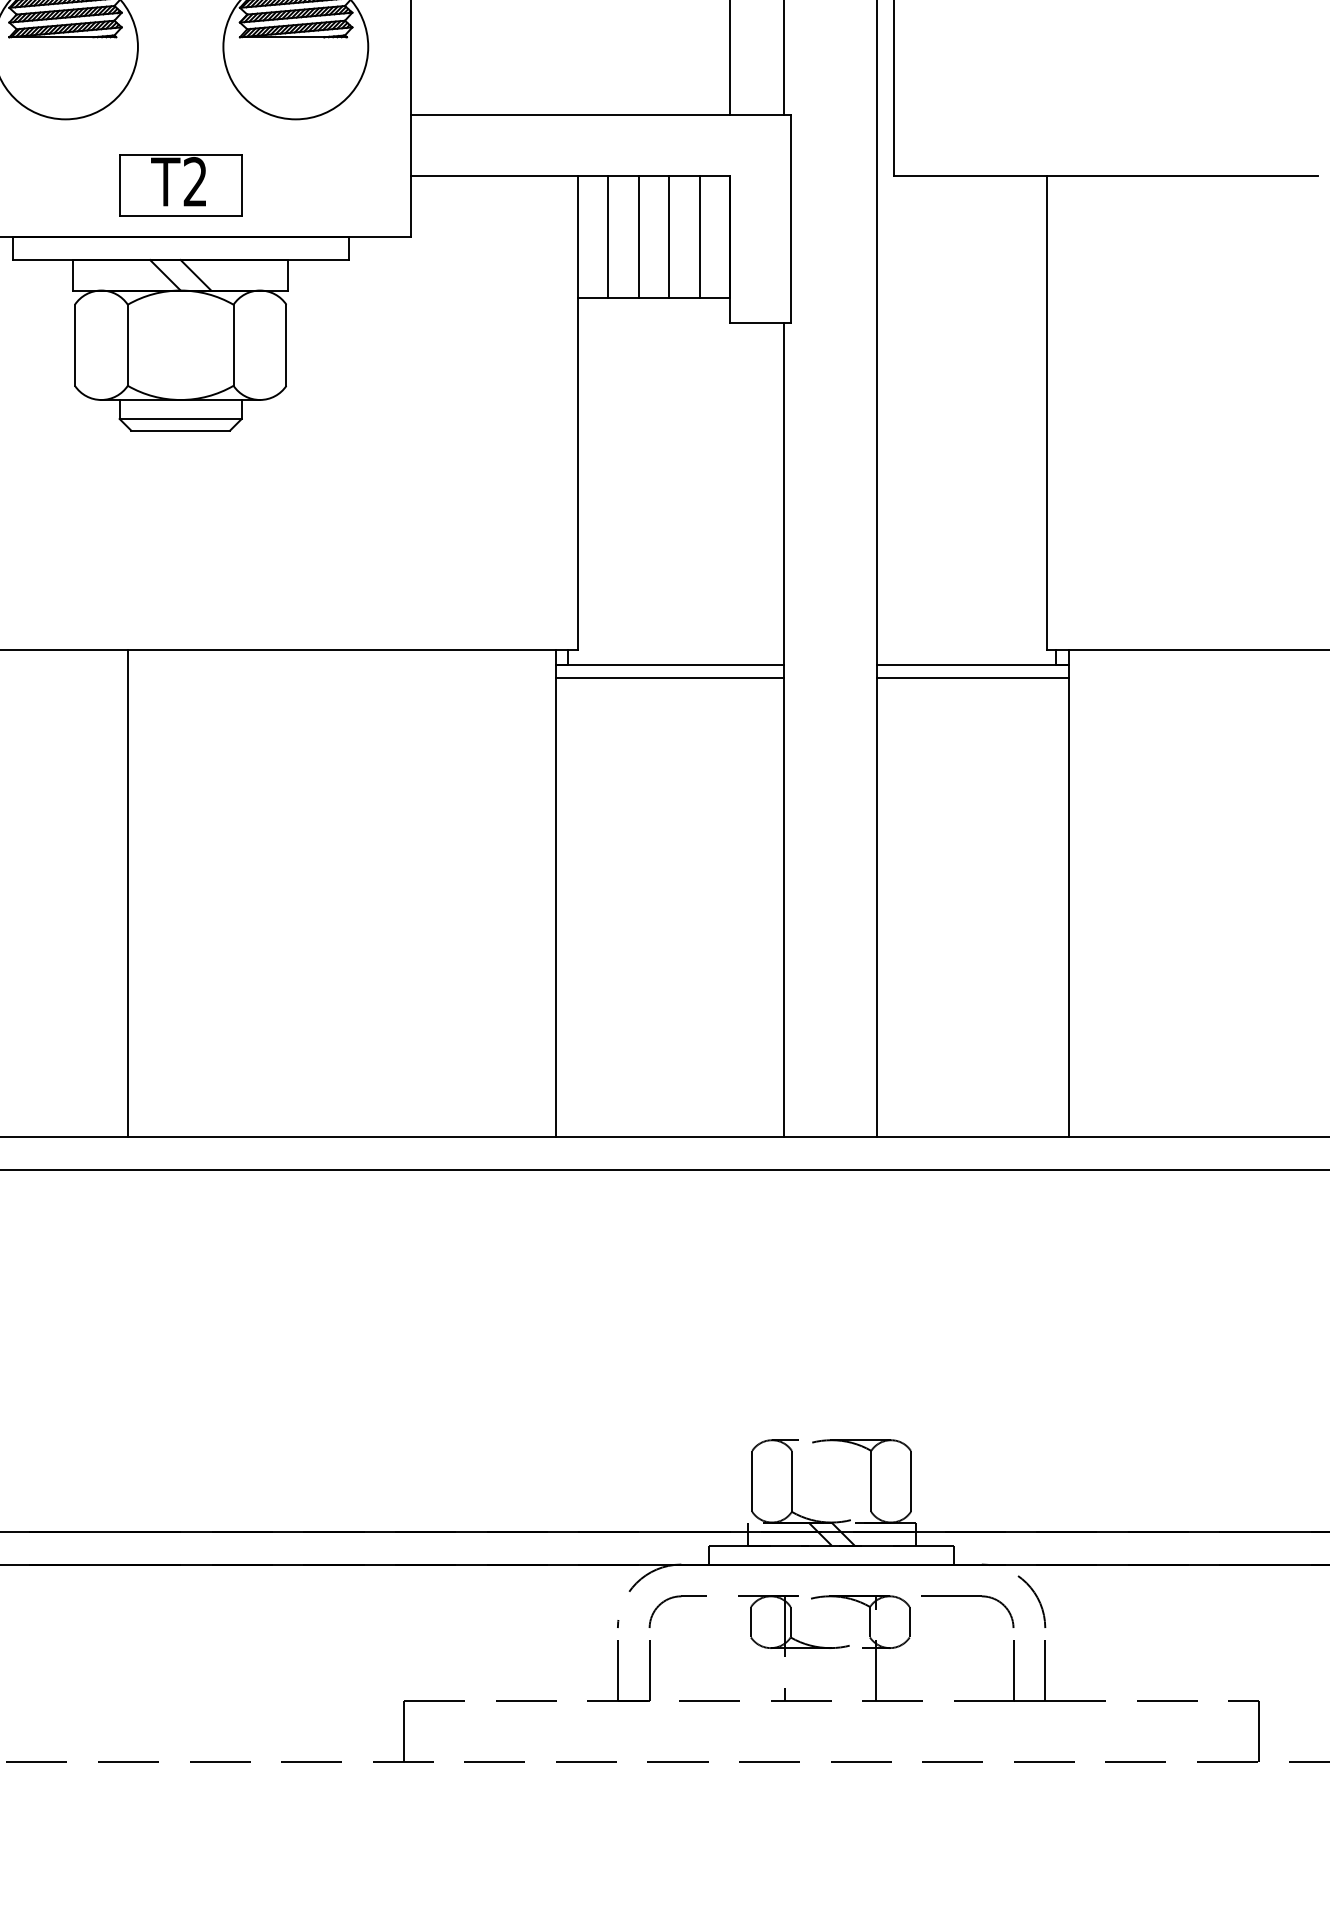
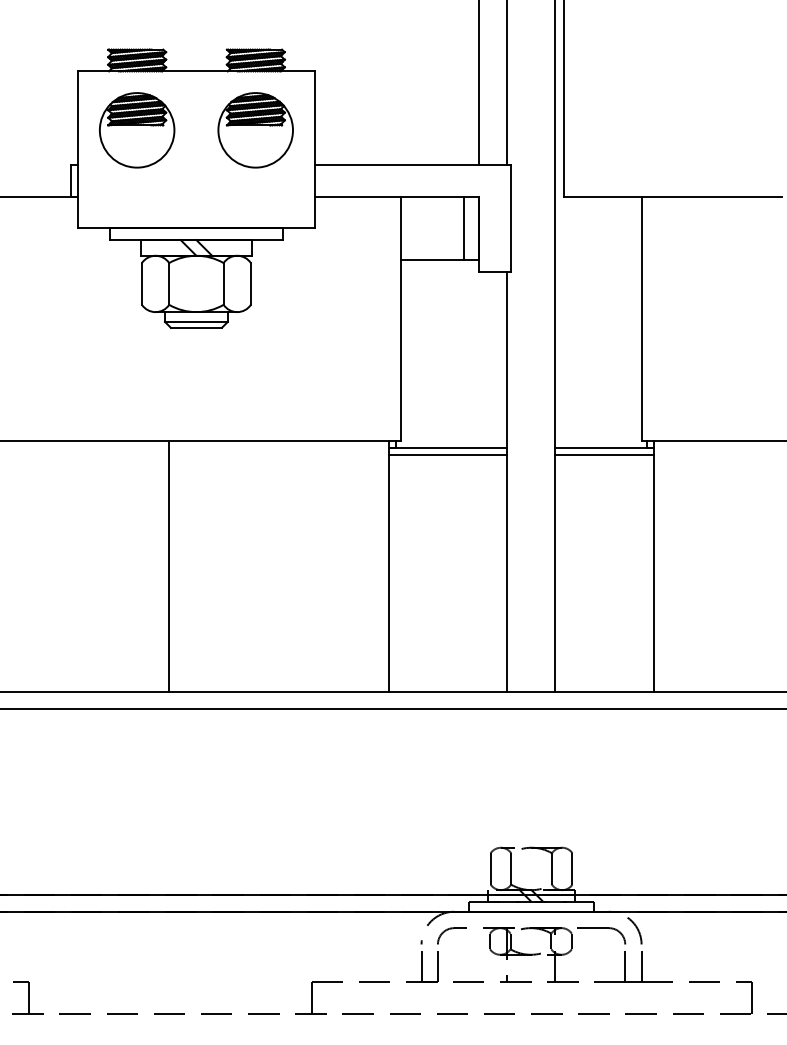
part: (180, 185) -> (196, 201), removed
line: (608, 235) -> (416, 227), removed
line: (639, 235) -> (432, 227), removed
line: (668, 235) -> (447, 227), removed

